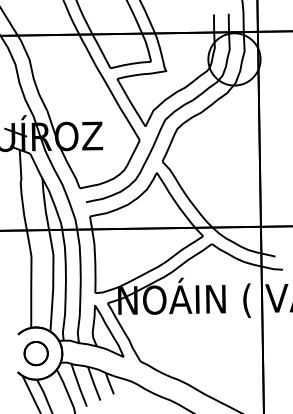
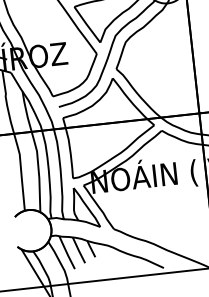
part: (35, 353) -> (30, 230), removed

